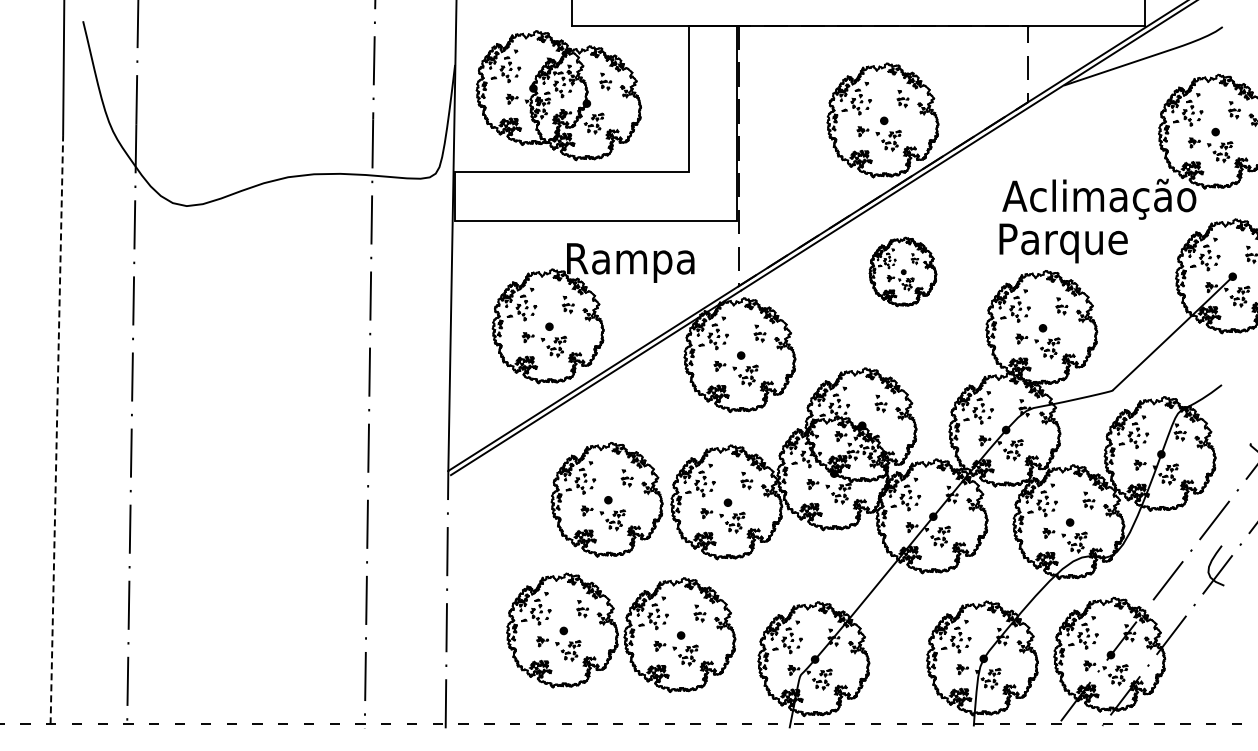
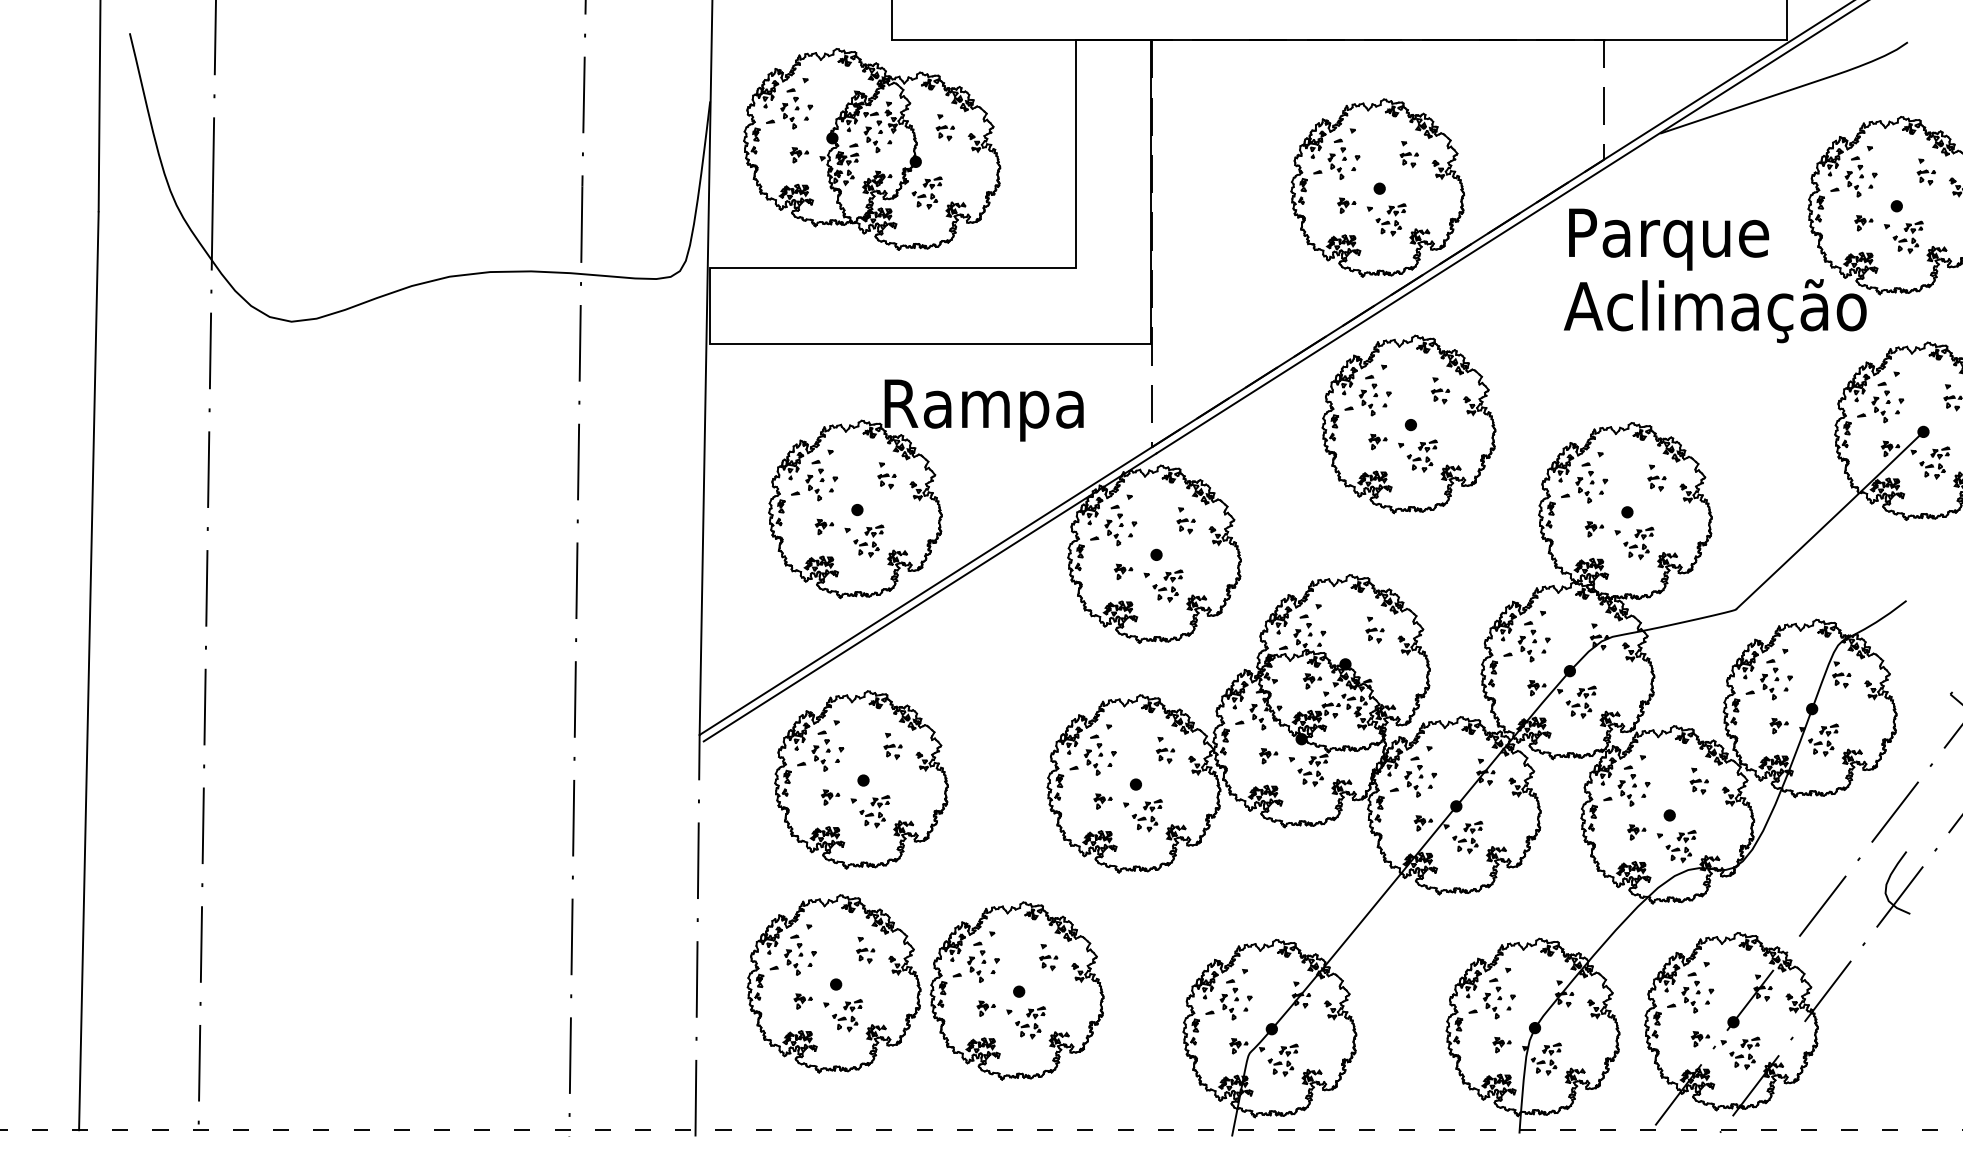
text: (1063, 243) -> (1668, 239), moved
part: (902, 271) -> (1408, 423), size x1.67
line: (56, 429) -> (88, 670), dashed -> solid
part: (606, 499) -> (860, 779), moved
part: (621, 632) -> (926, 986), moved

